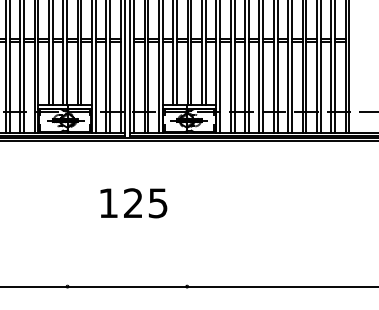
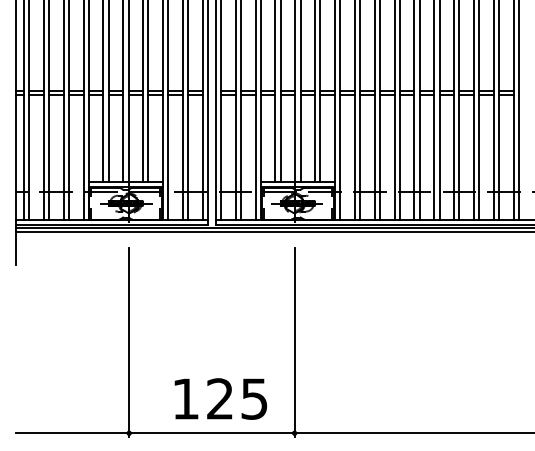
text: (133, 202) -> (220, 398), moved
line: (67, 220) -> (129, 342), added
line: (187, 220) -> (294, 342), added

